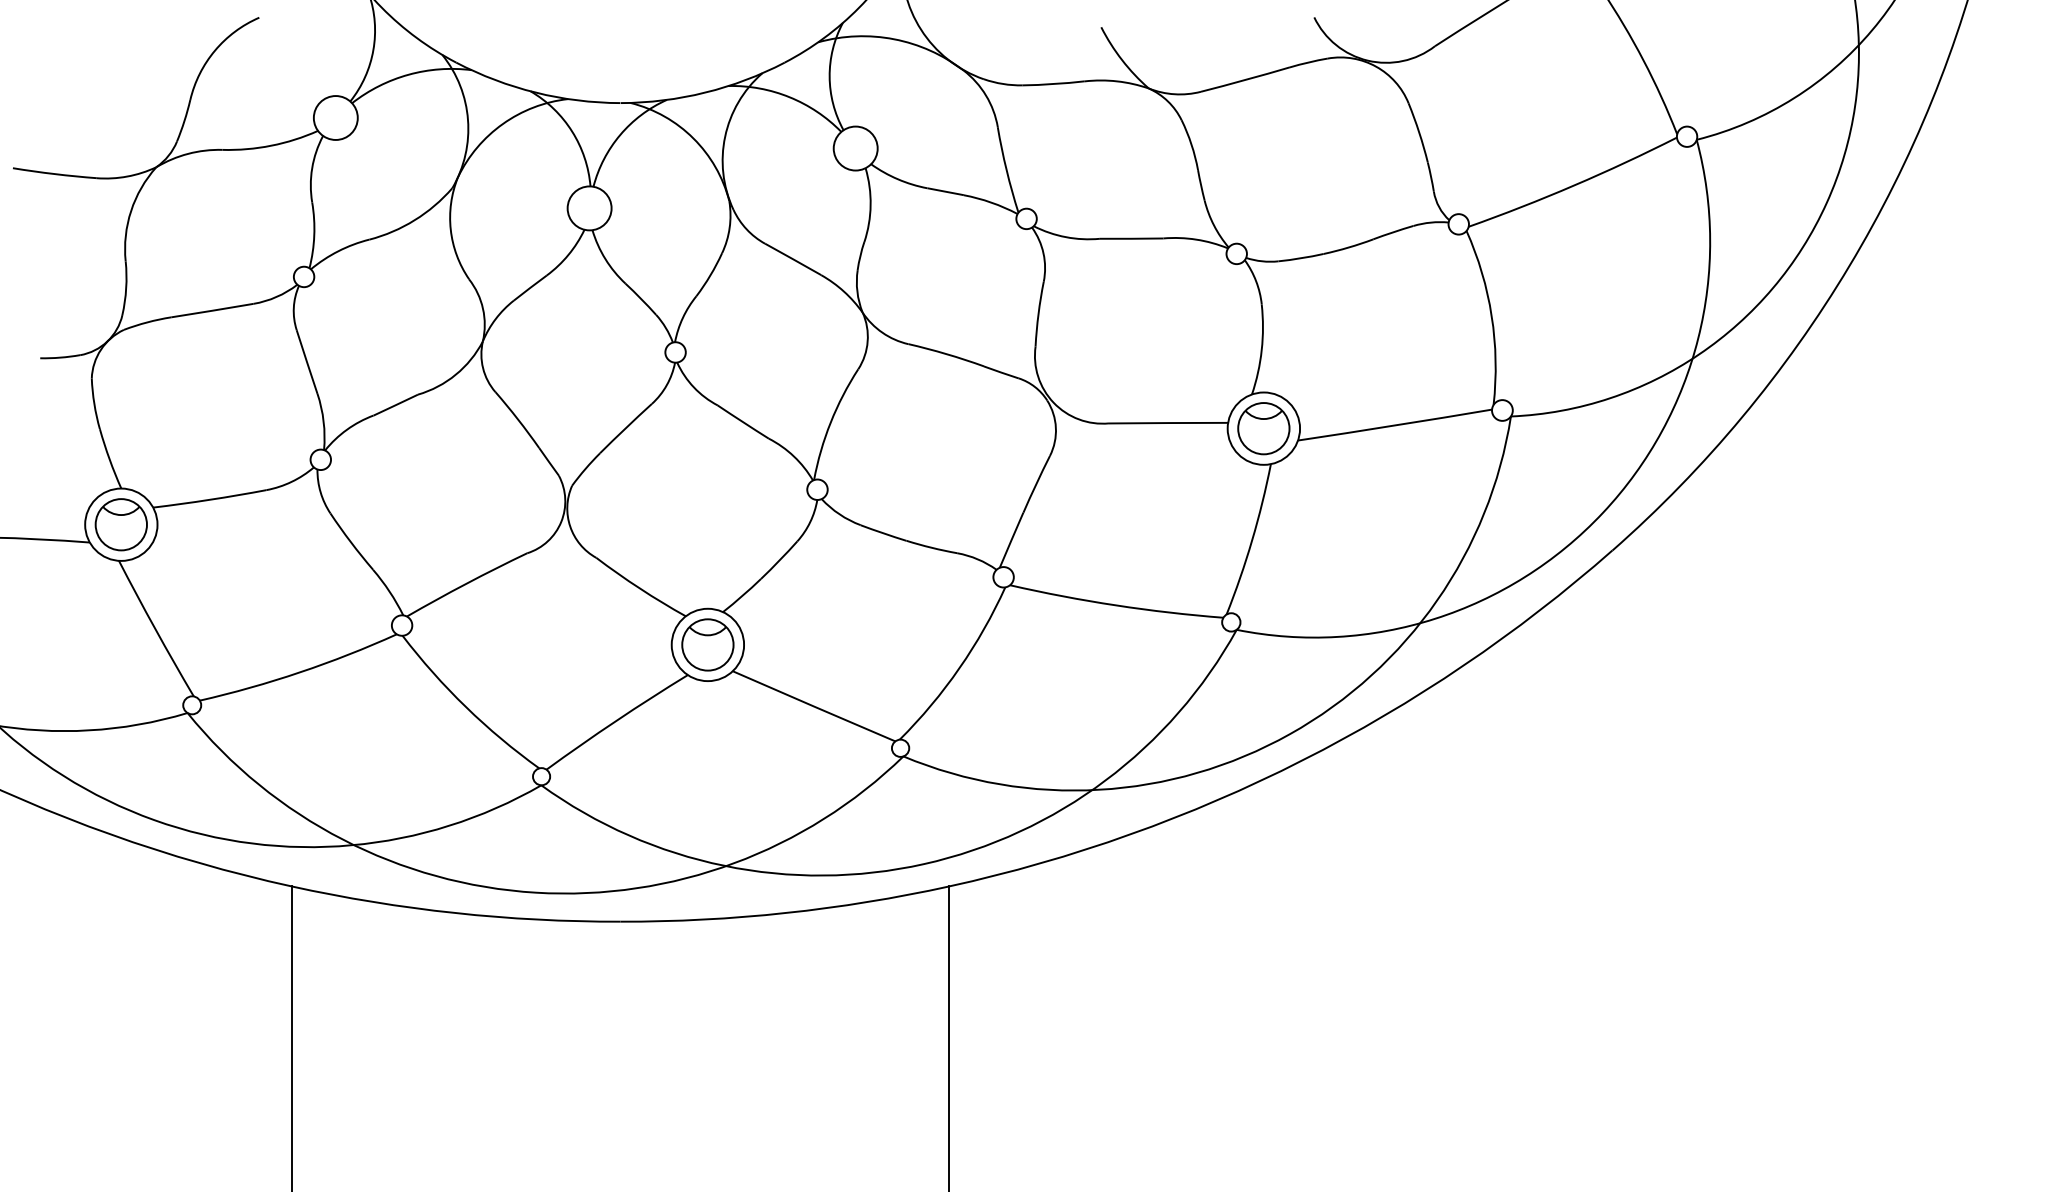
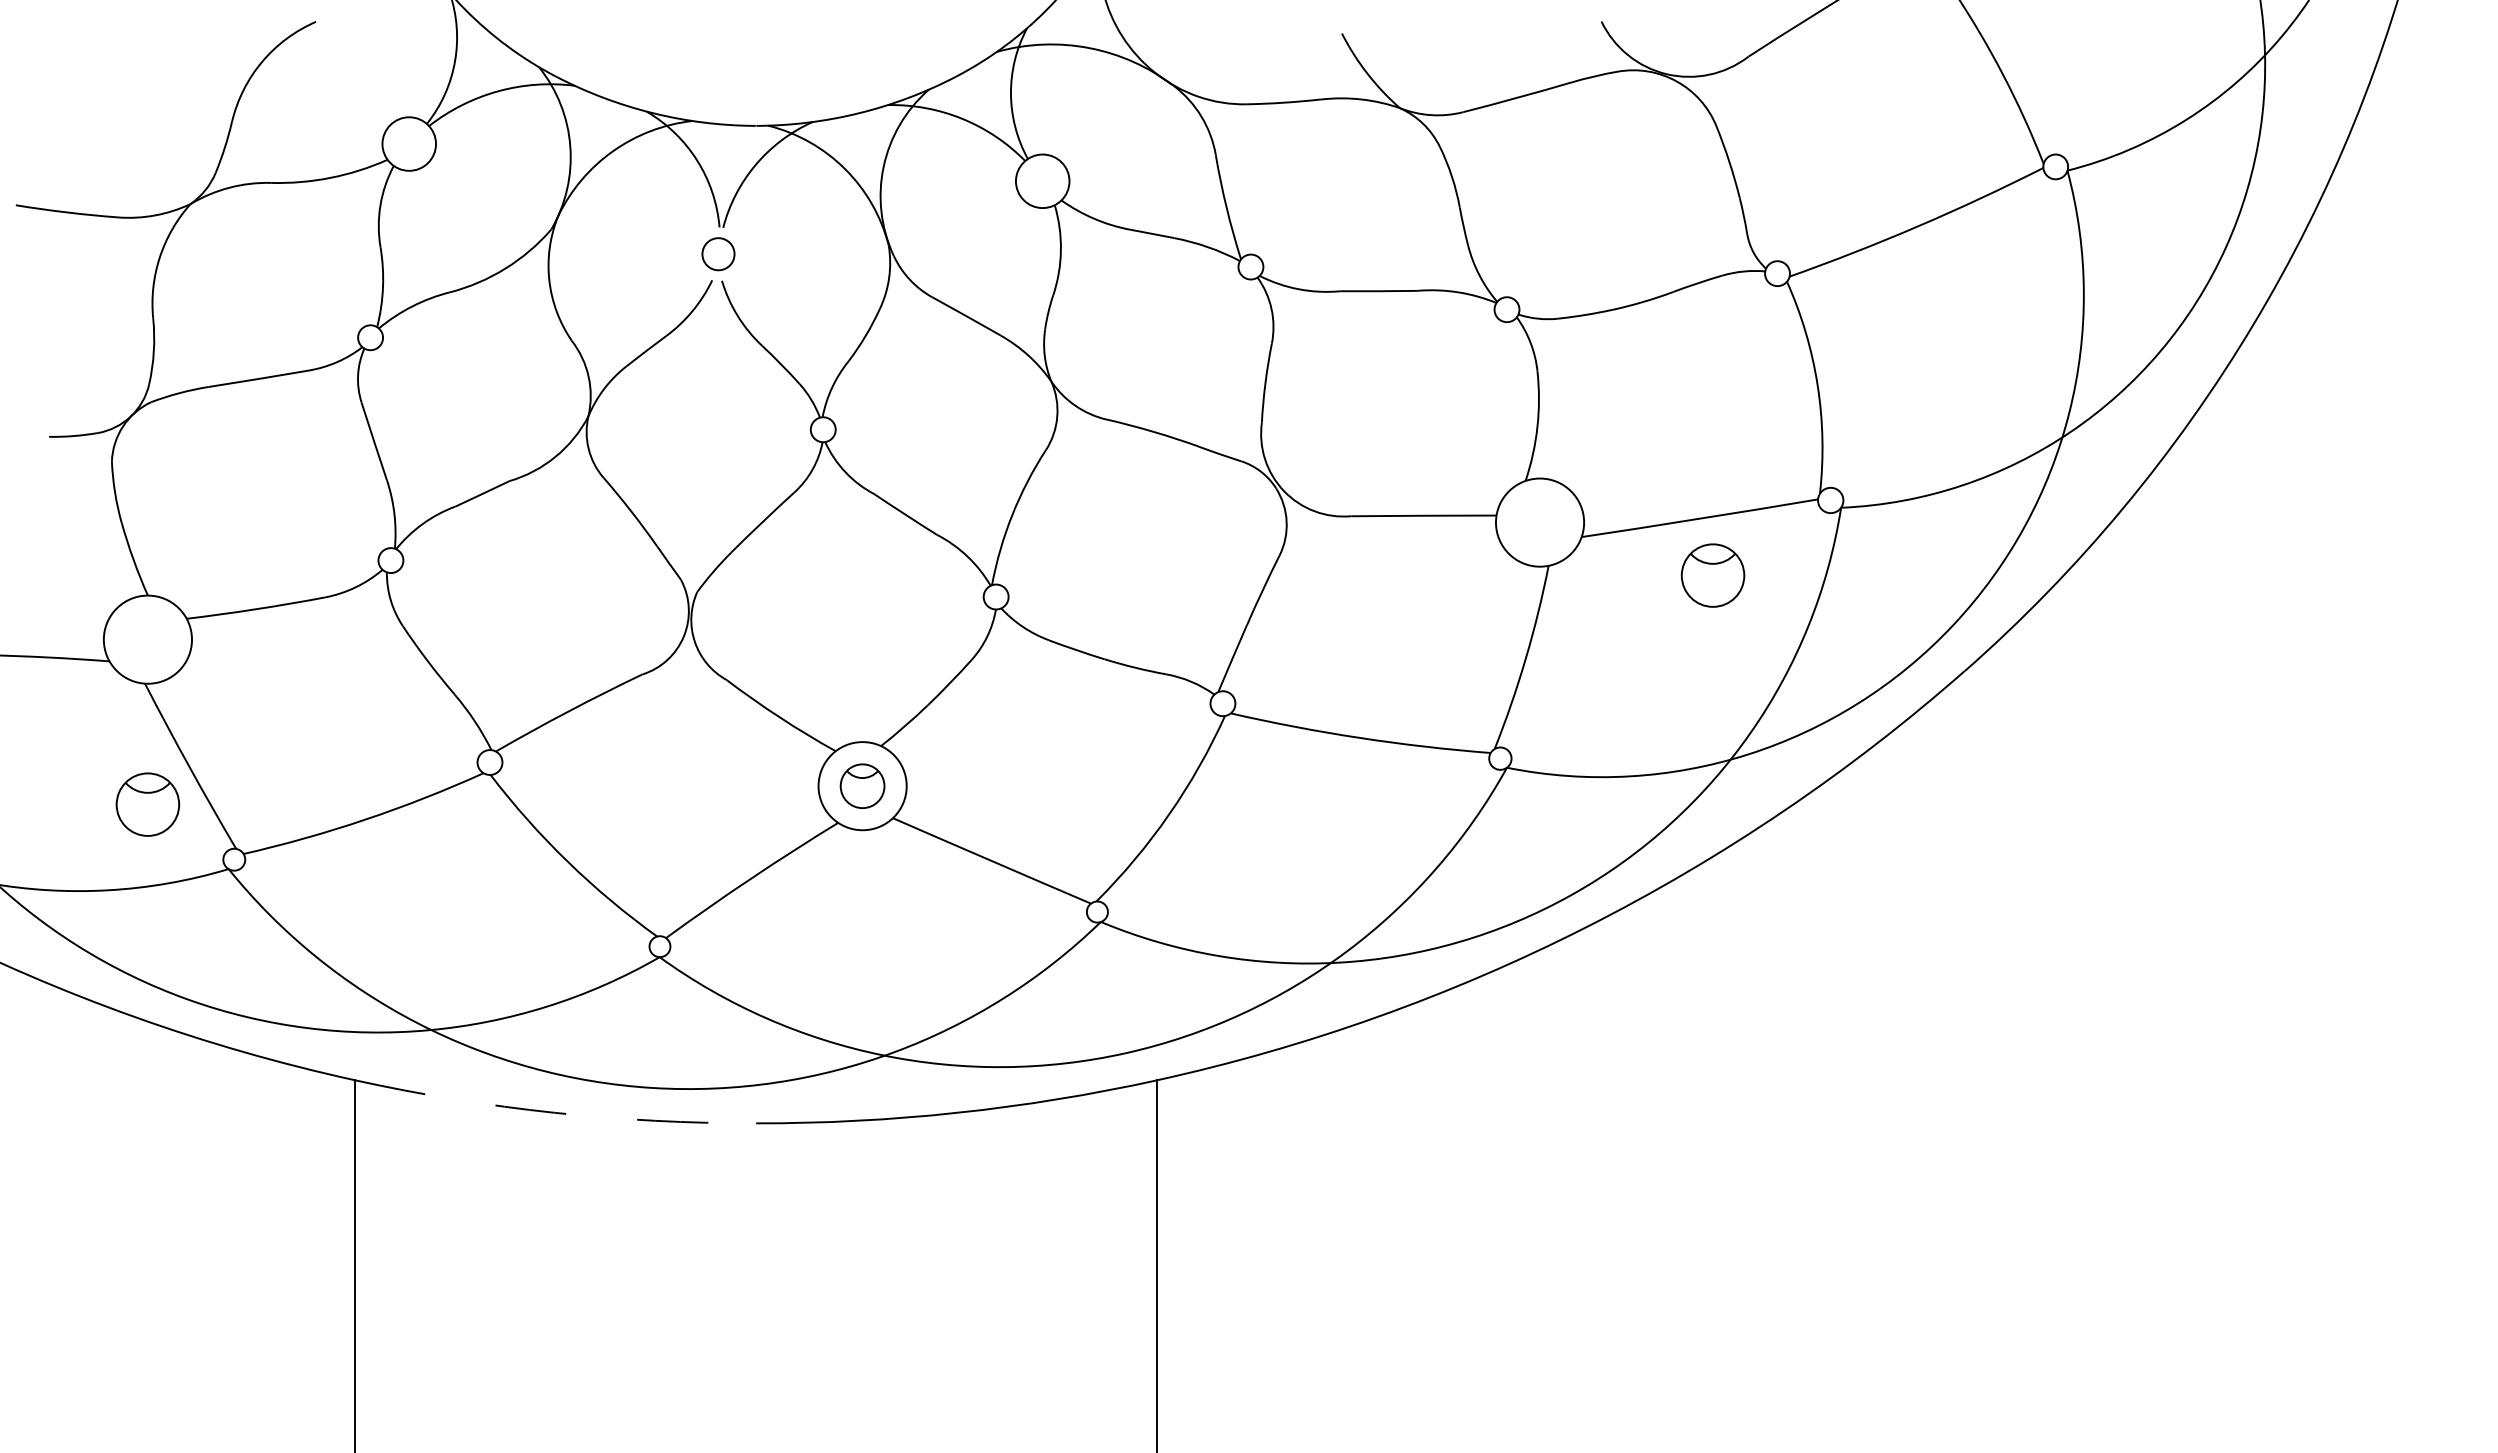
circle: (589, 208) -> (718, 254), size x0.6
part: (1263, 428) -> (1712, 575), moved
part: (120, 524) -> (147, 804), moved
part: (707, 645) -> (862, 786), size x0.7
arc: (455, 912) -> (554, 1112), solid -> dashed

